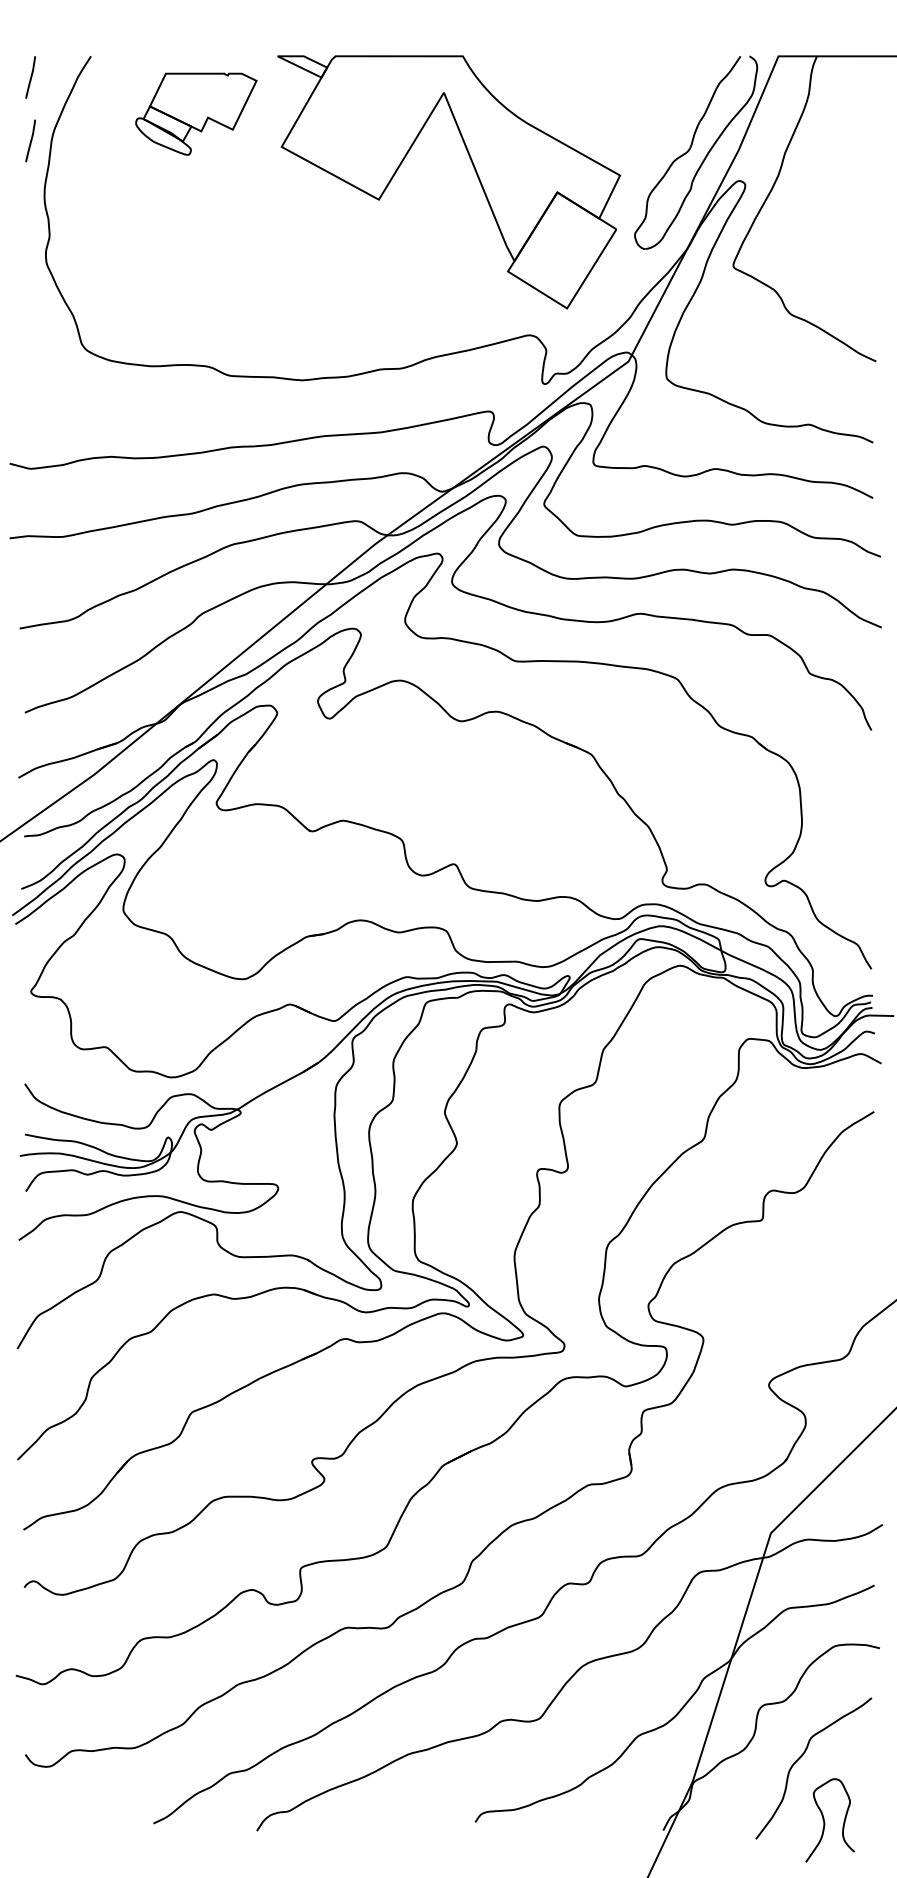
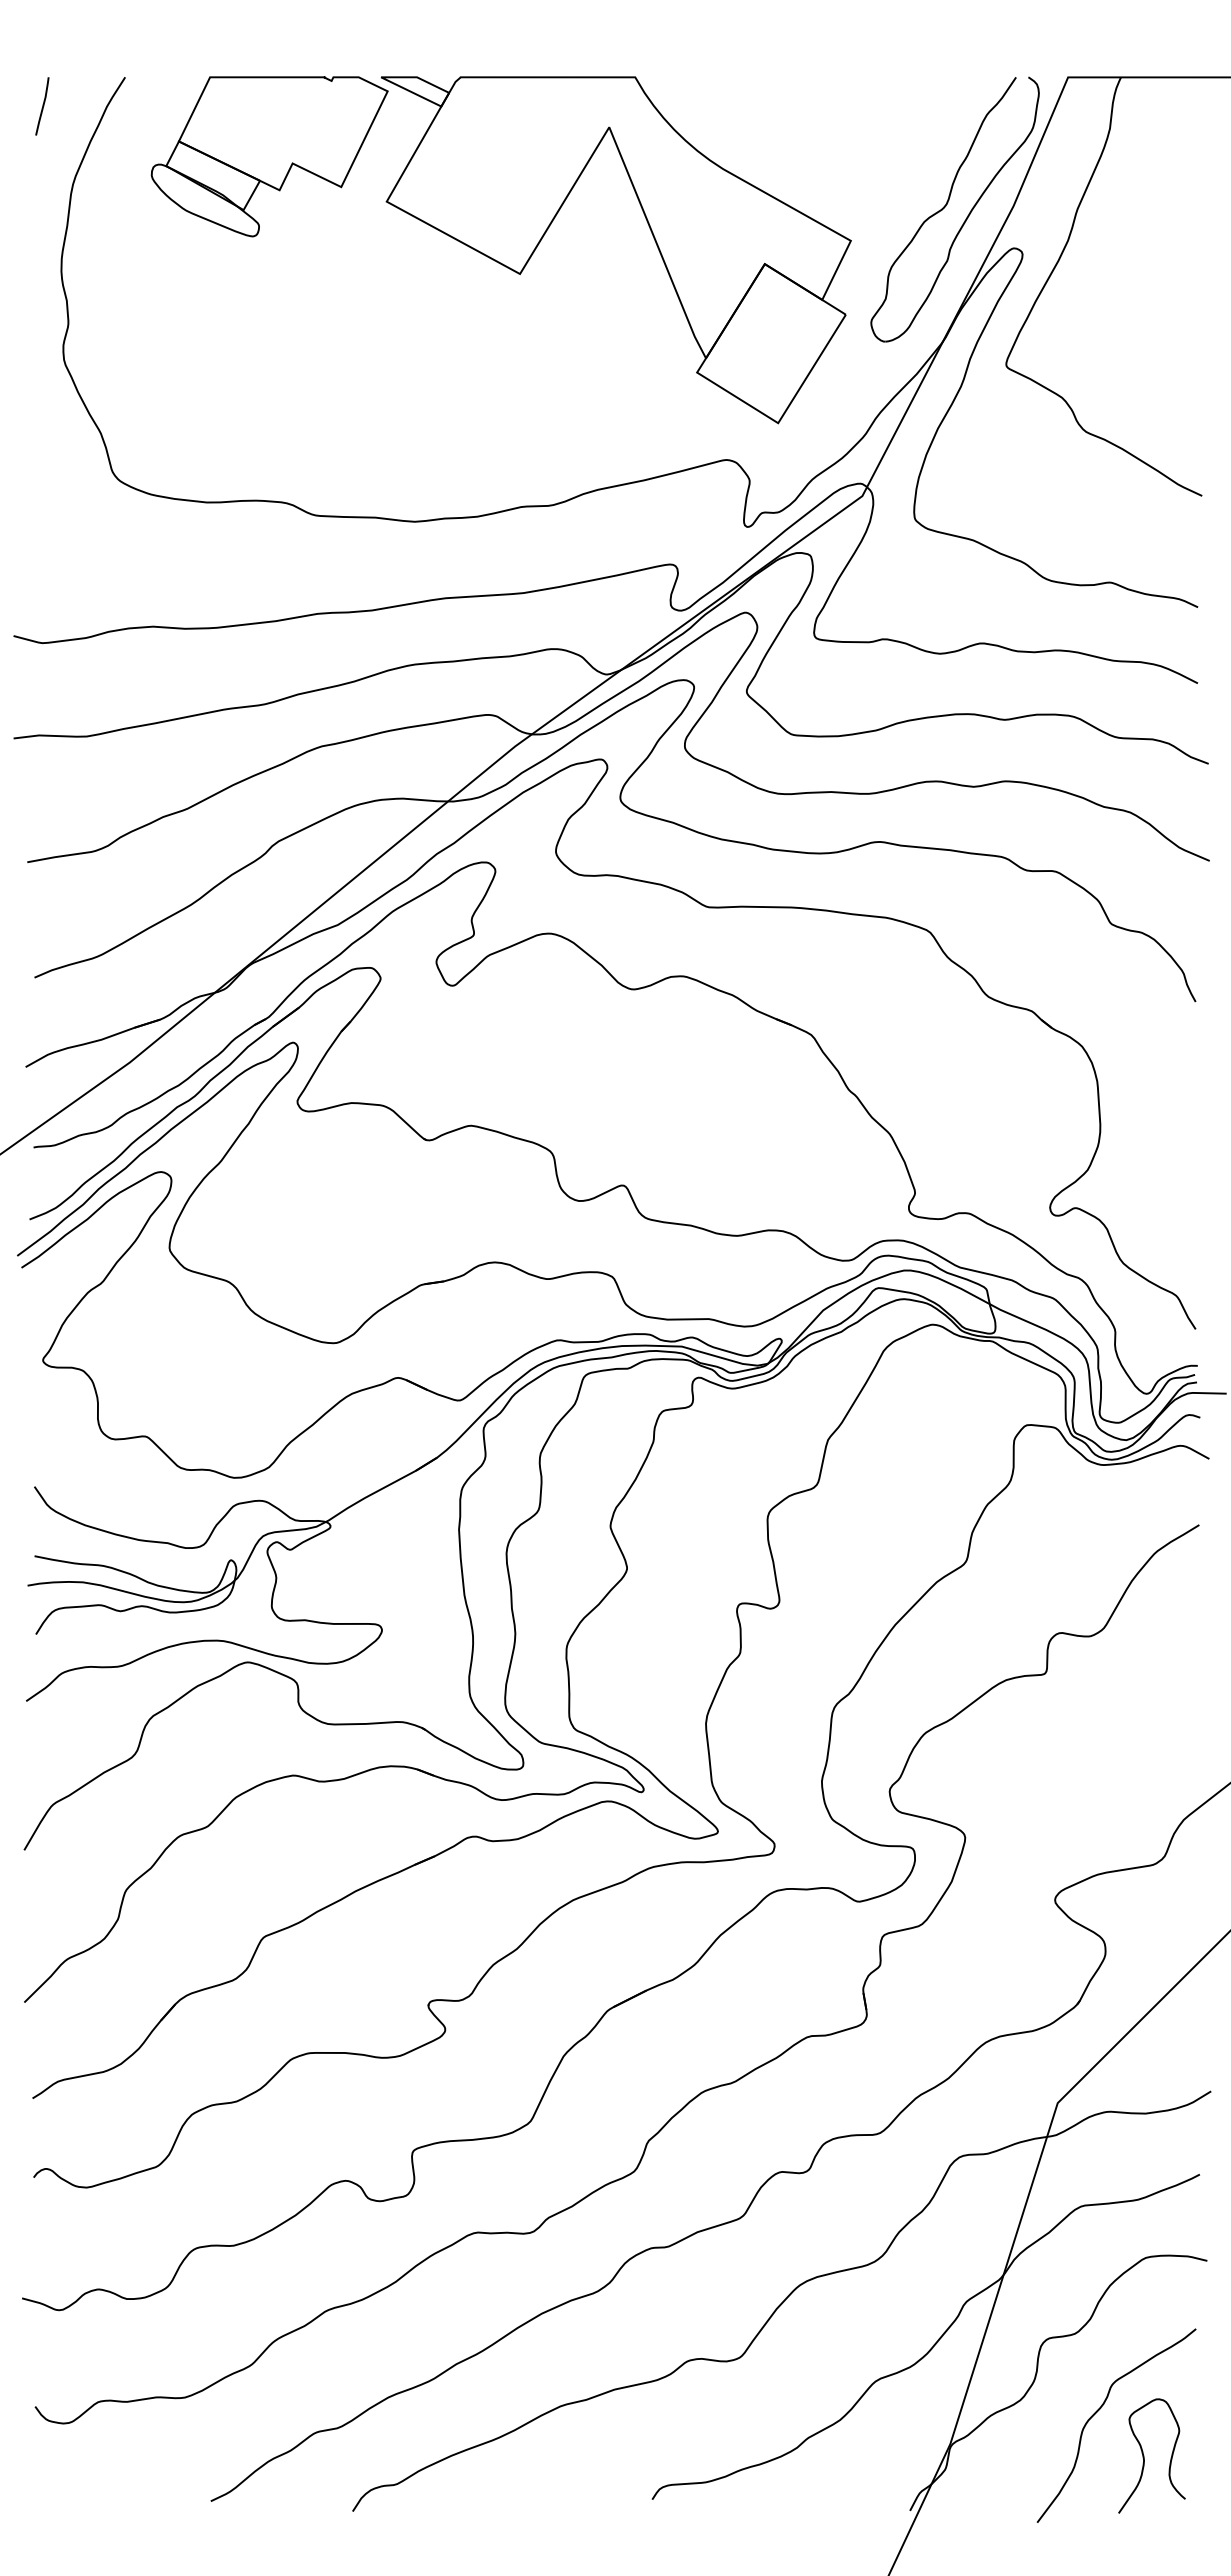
part: (196, 114) -> (269, 156), size x1.43
line: (30, 141) -> (42, 193), removed
curve: (824, 1820) -> (1144, 2455), moved

